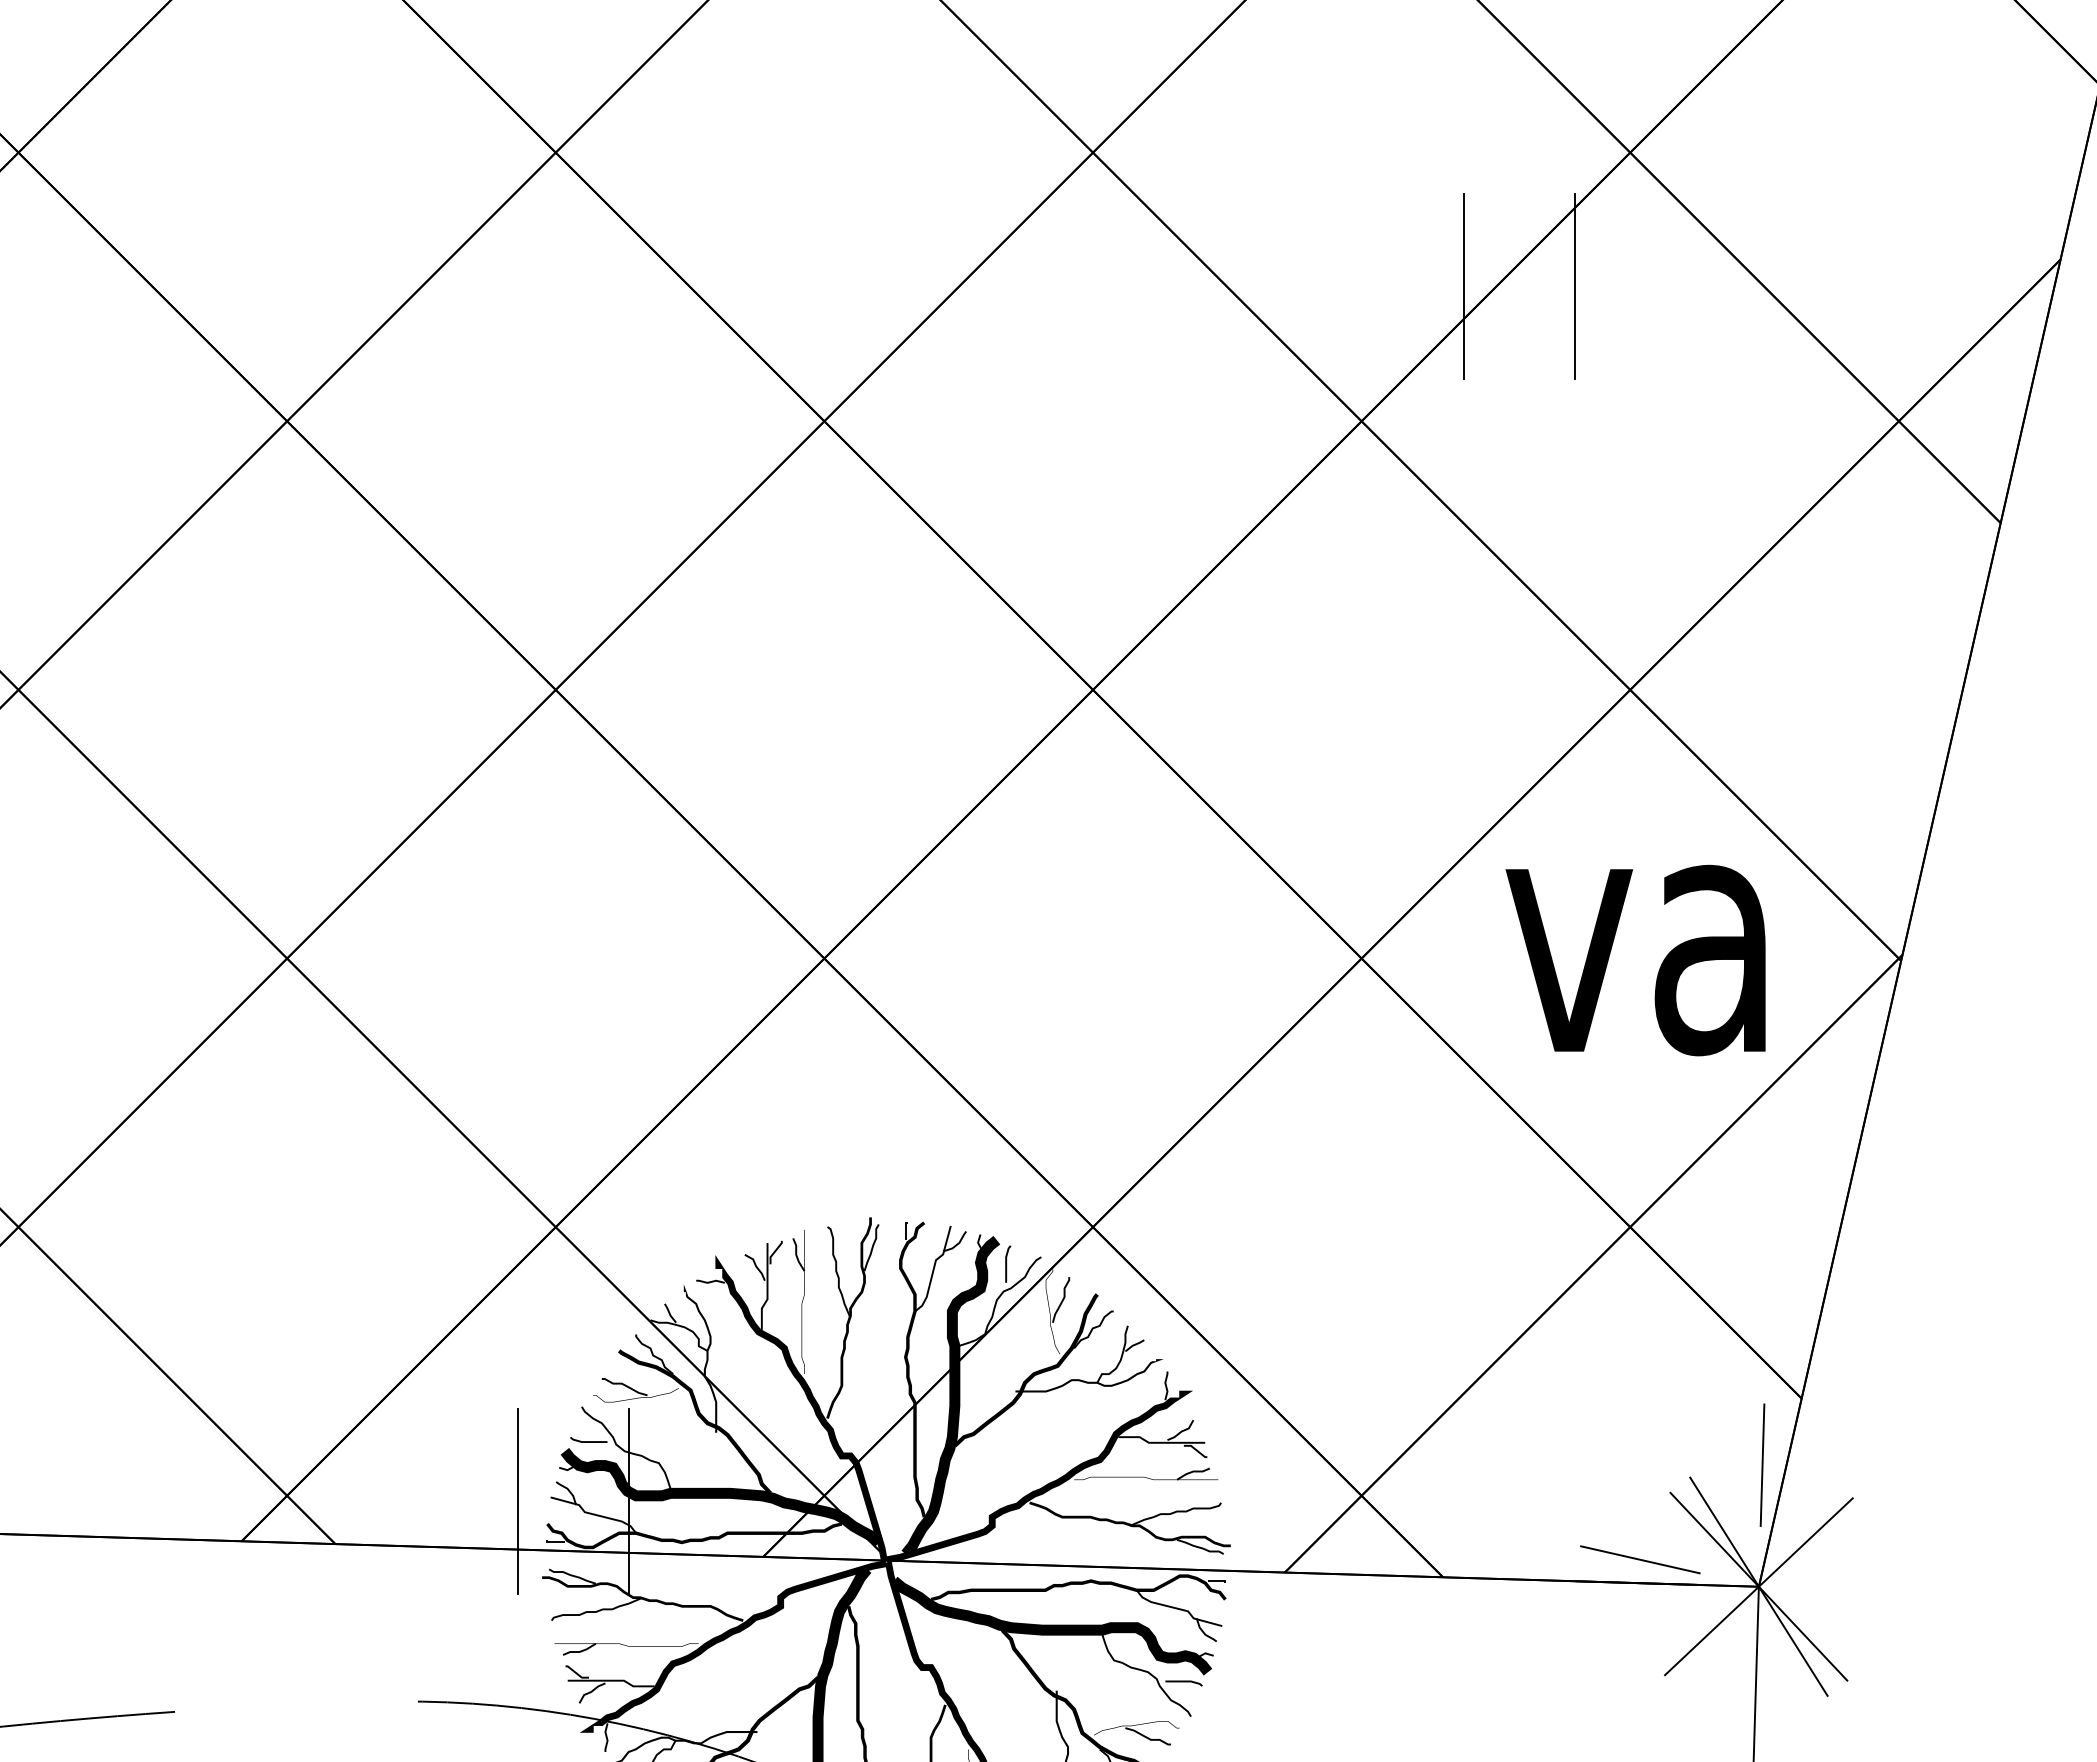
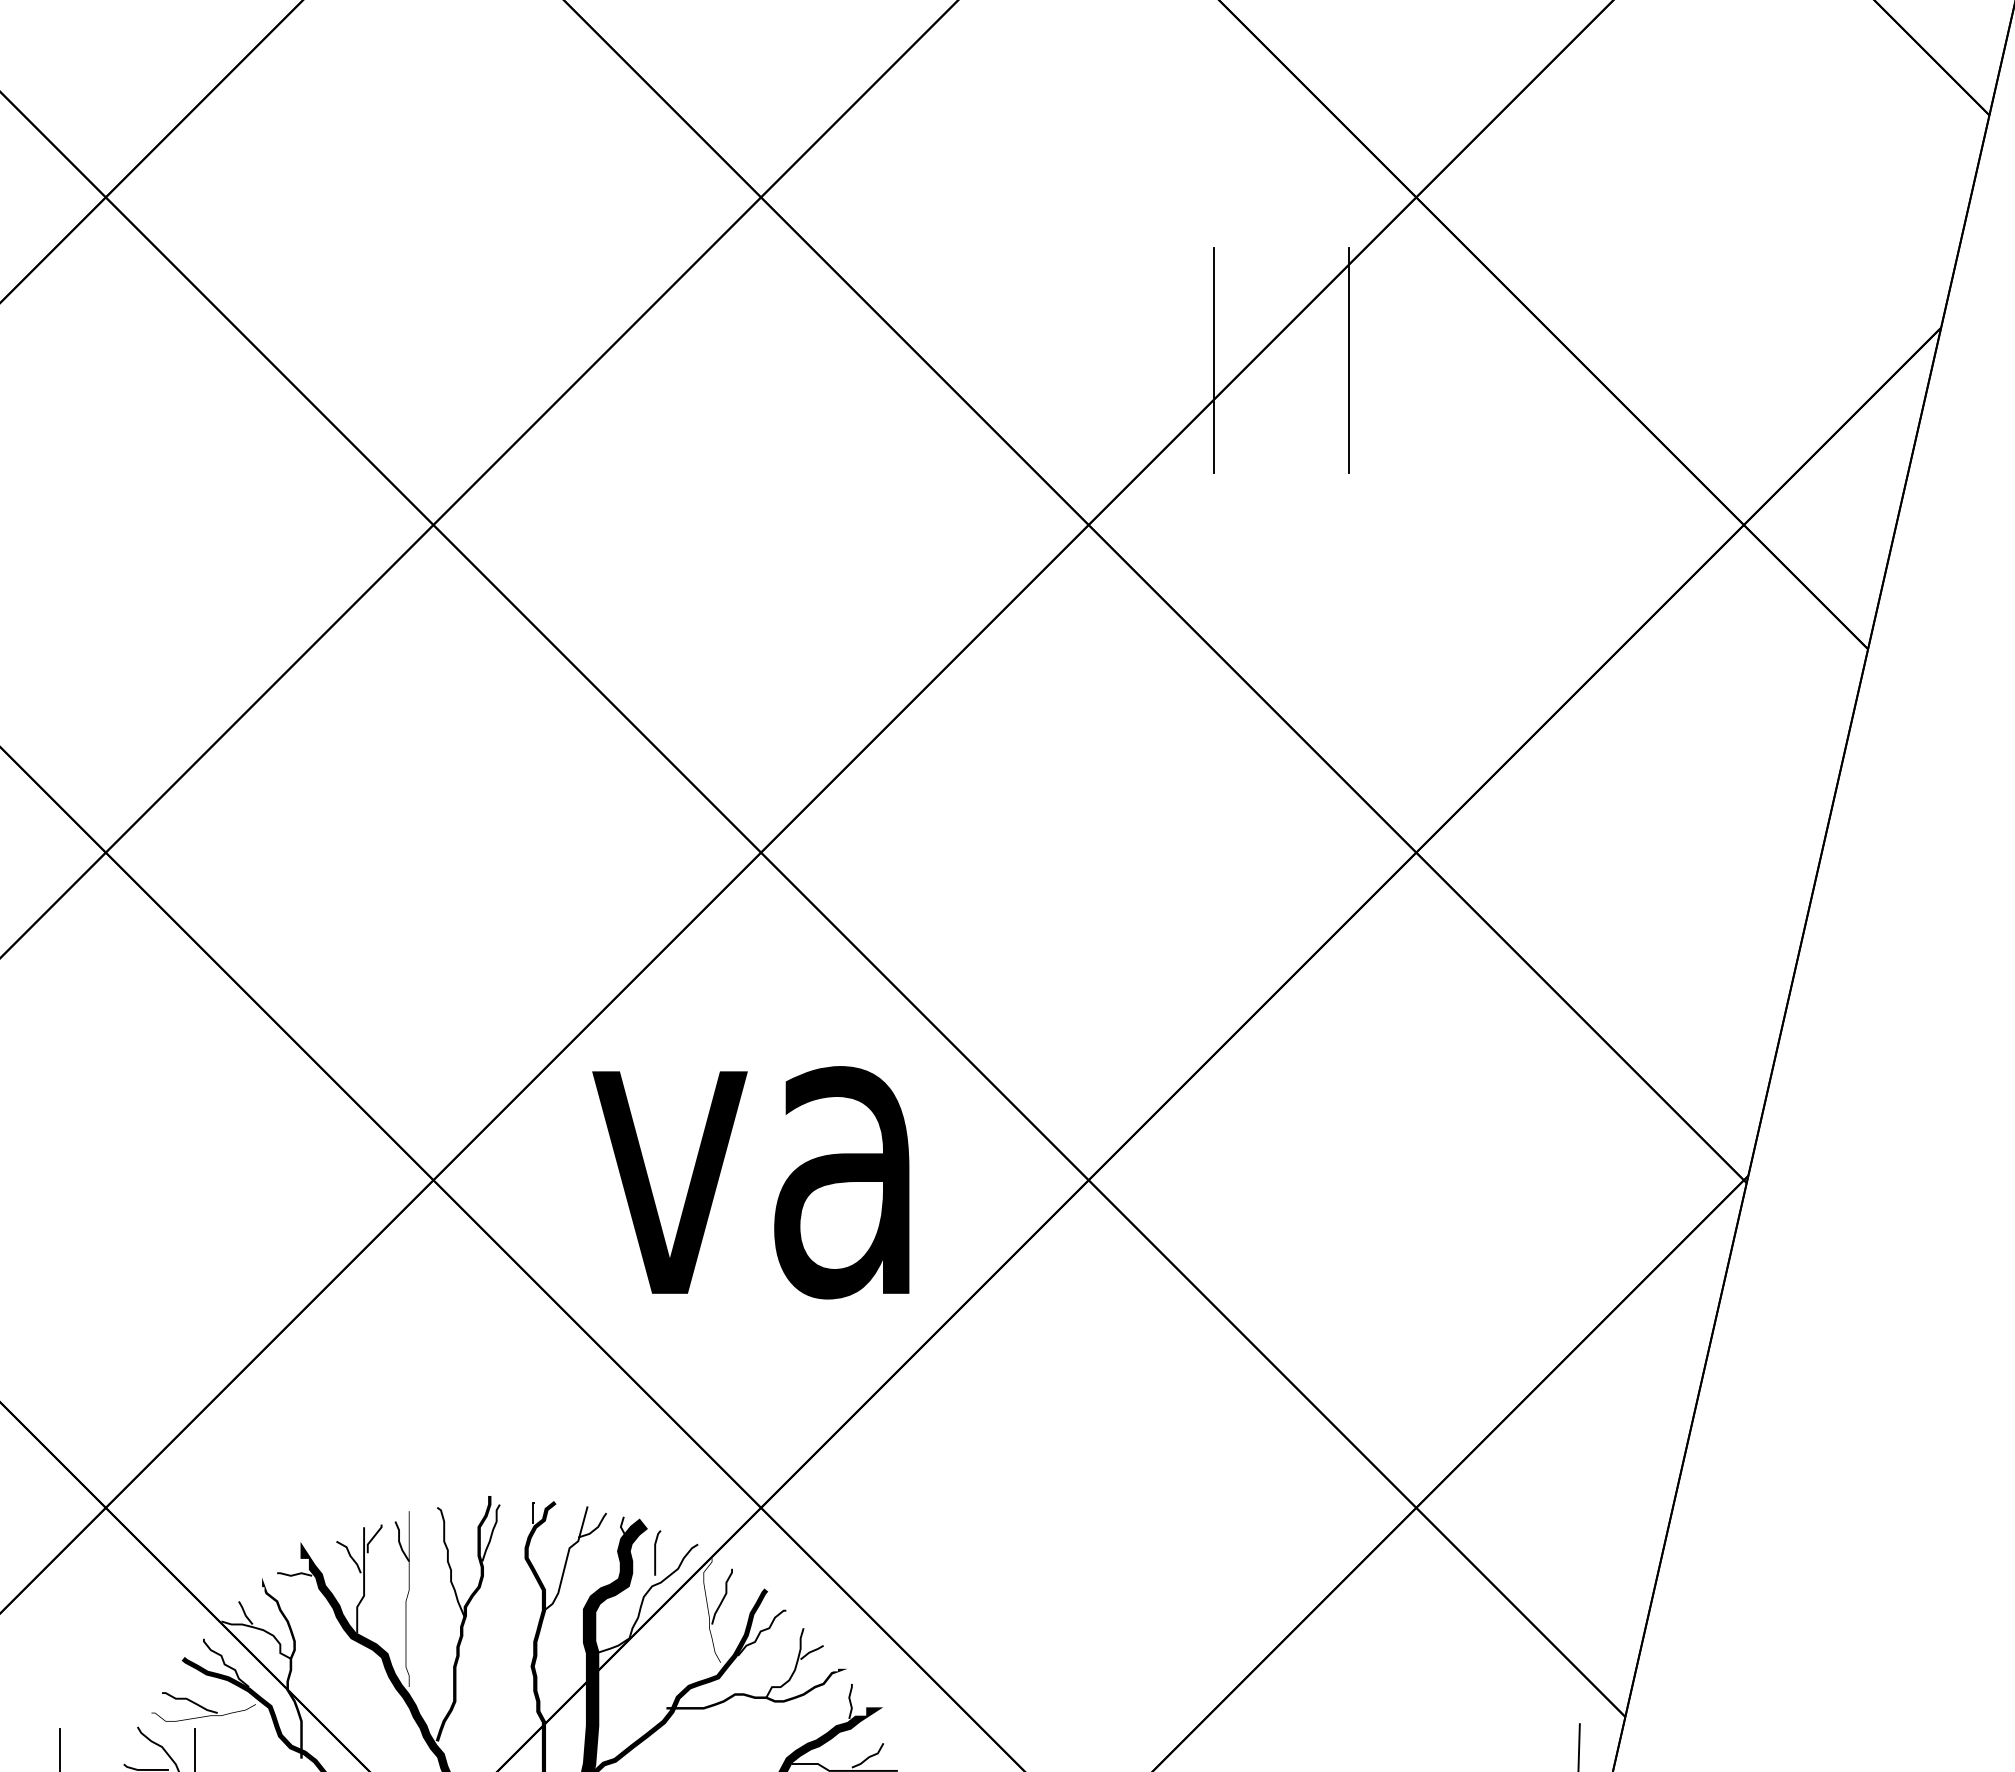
text: (1635, 960) -> (750, 1182), moved

